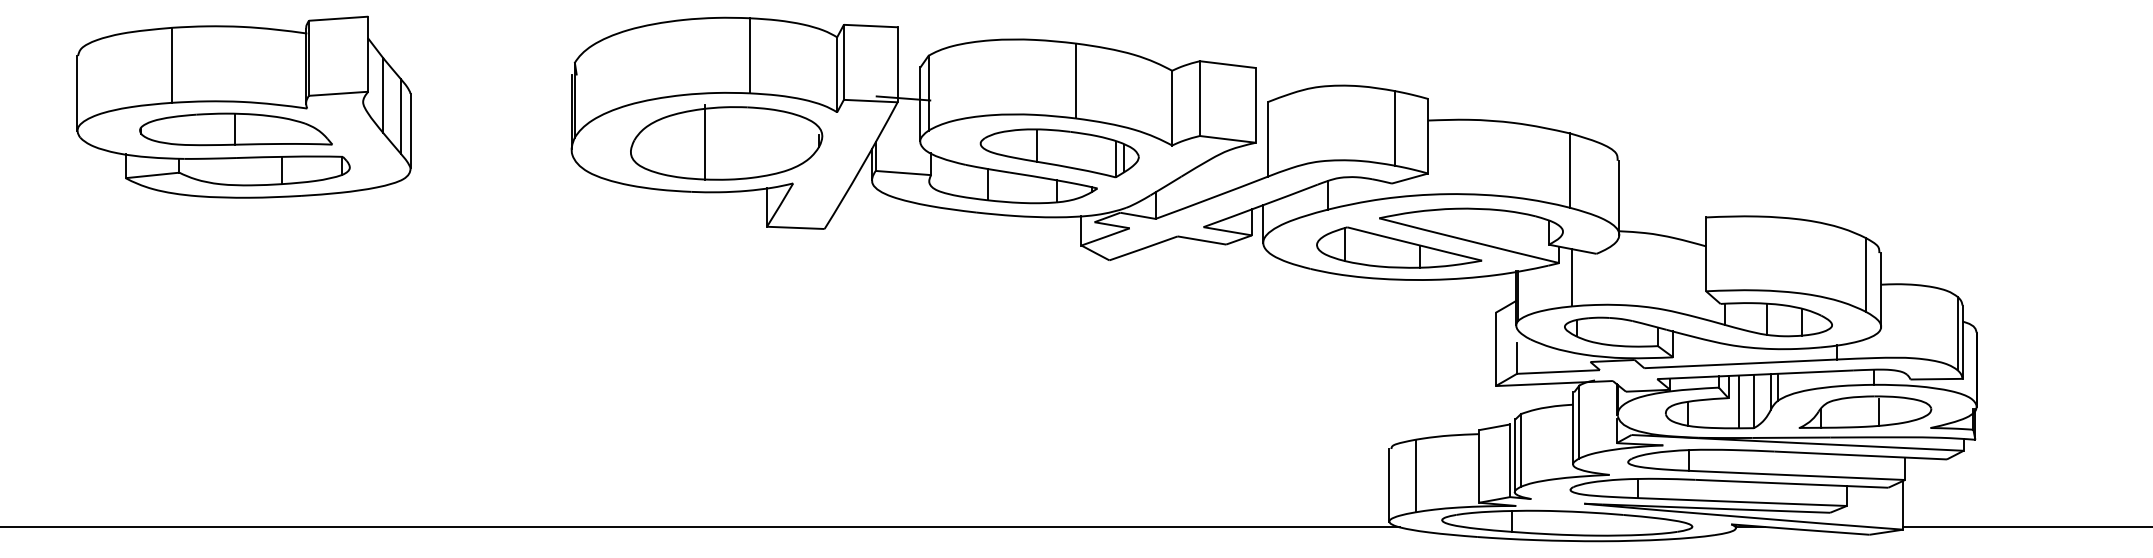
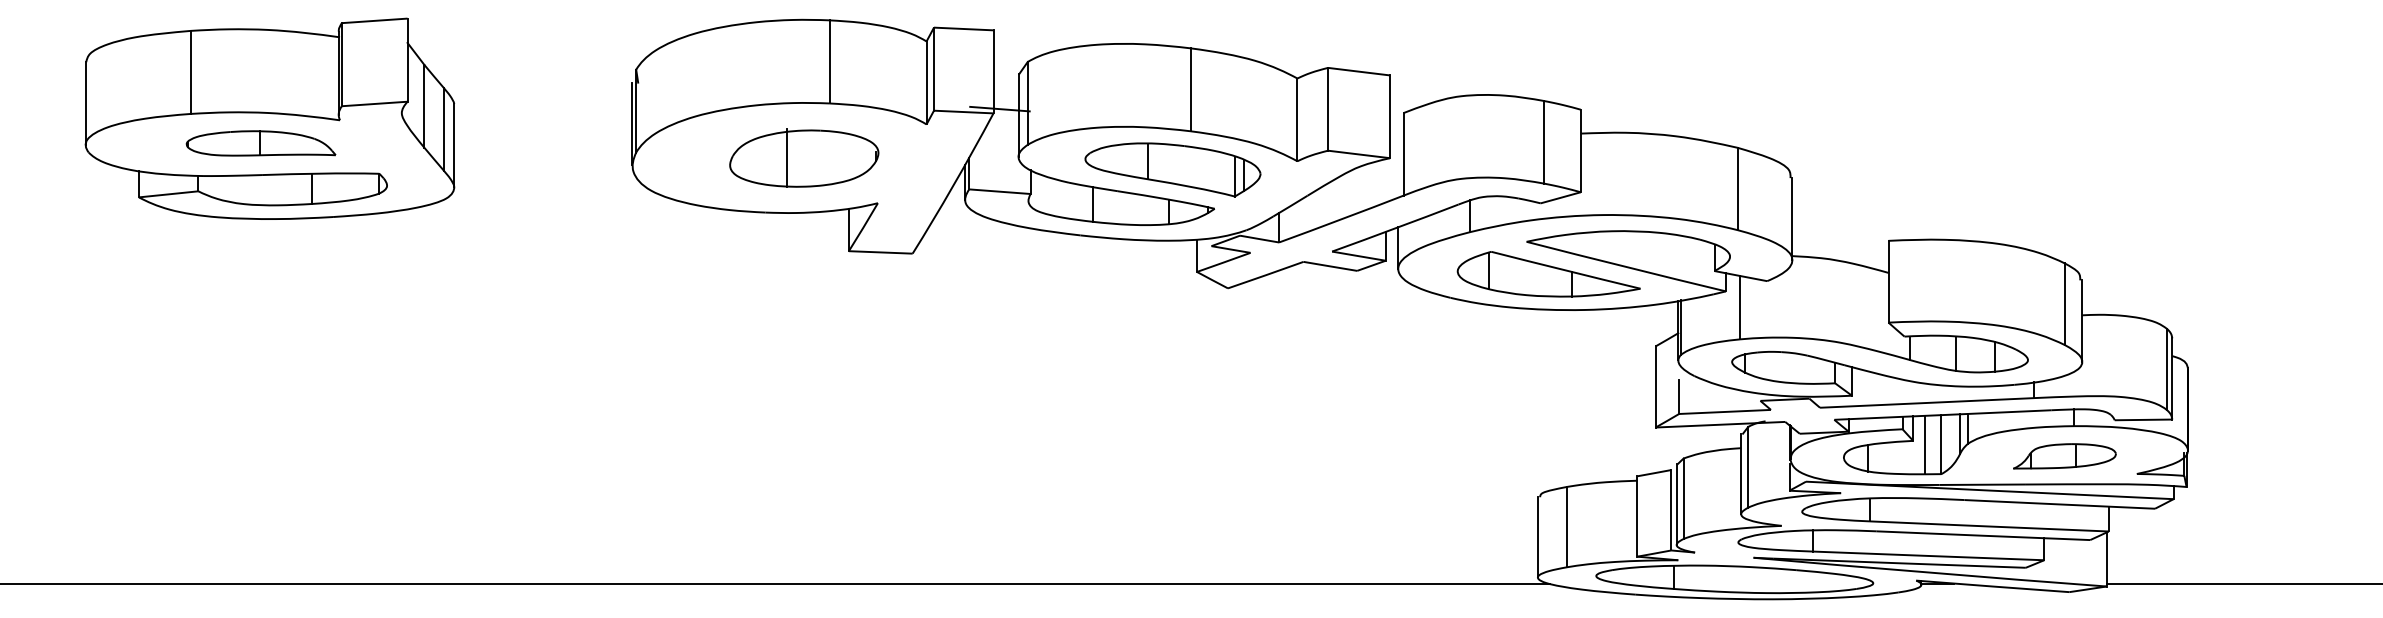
part: (235, 129) -> (260, 143), size x0.7
part: (726, 142) -> (804, 157), size x0.7
part: (1865, 411) -> (2064, 455), size x0.7

